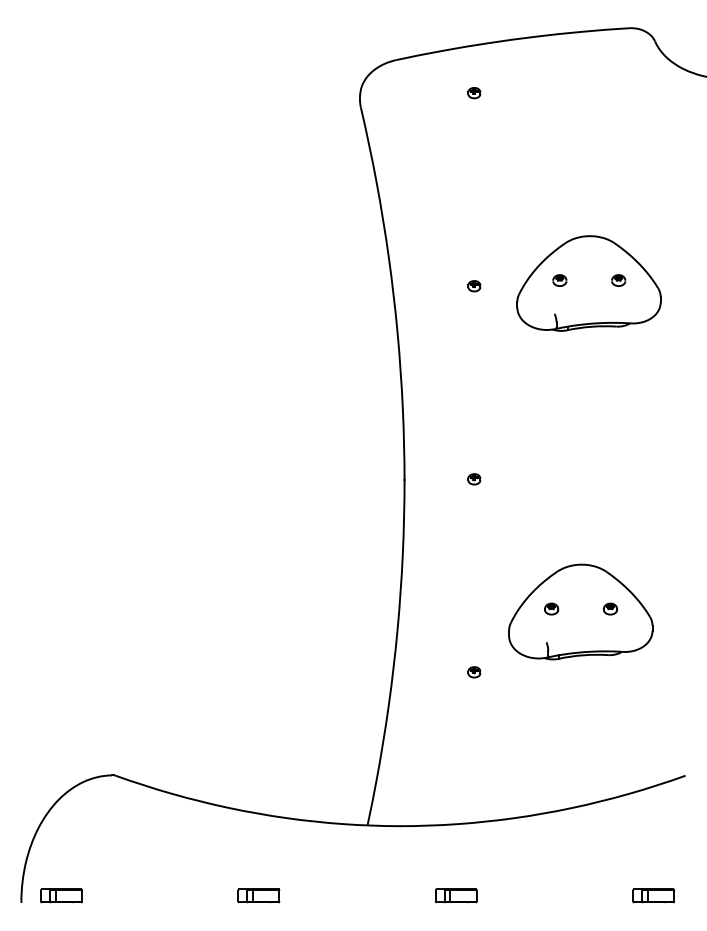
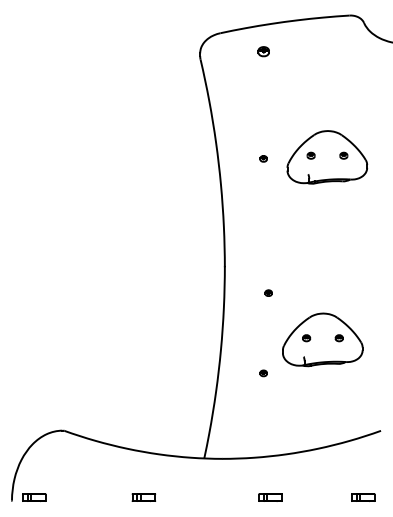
part: (474, 92) -> (263, 51), size x1.6
part: (474, 478) -> (268, 292), moved
part: (456, 895) -> (270, 497), moved

